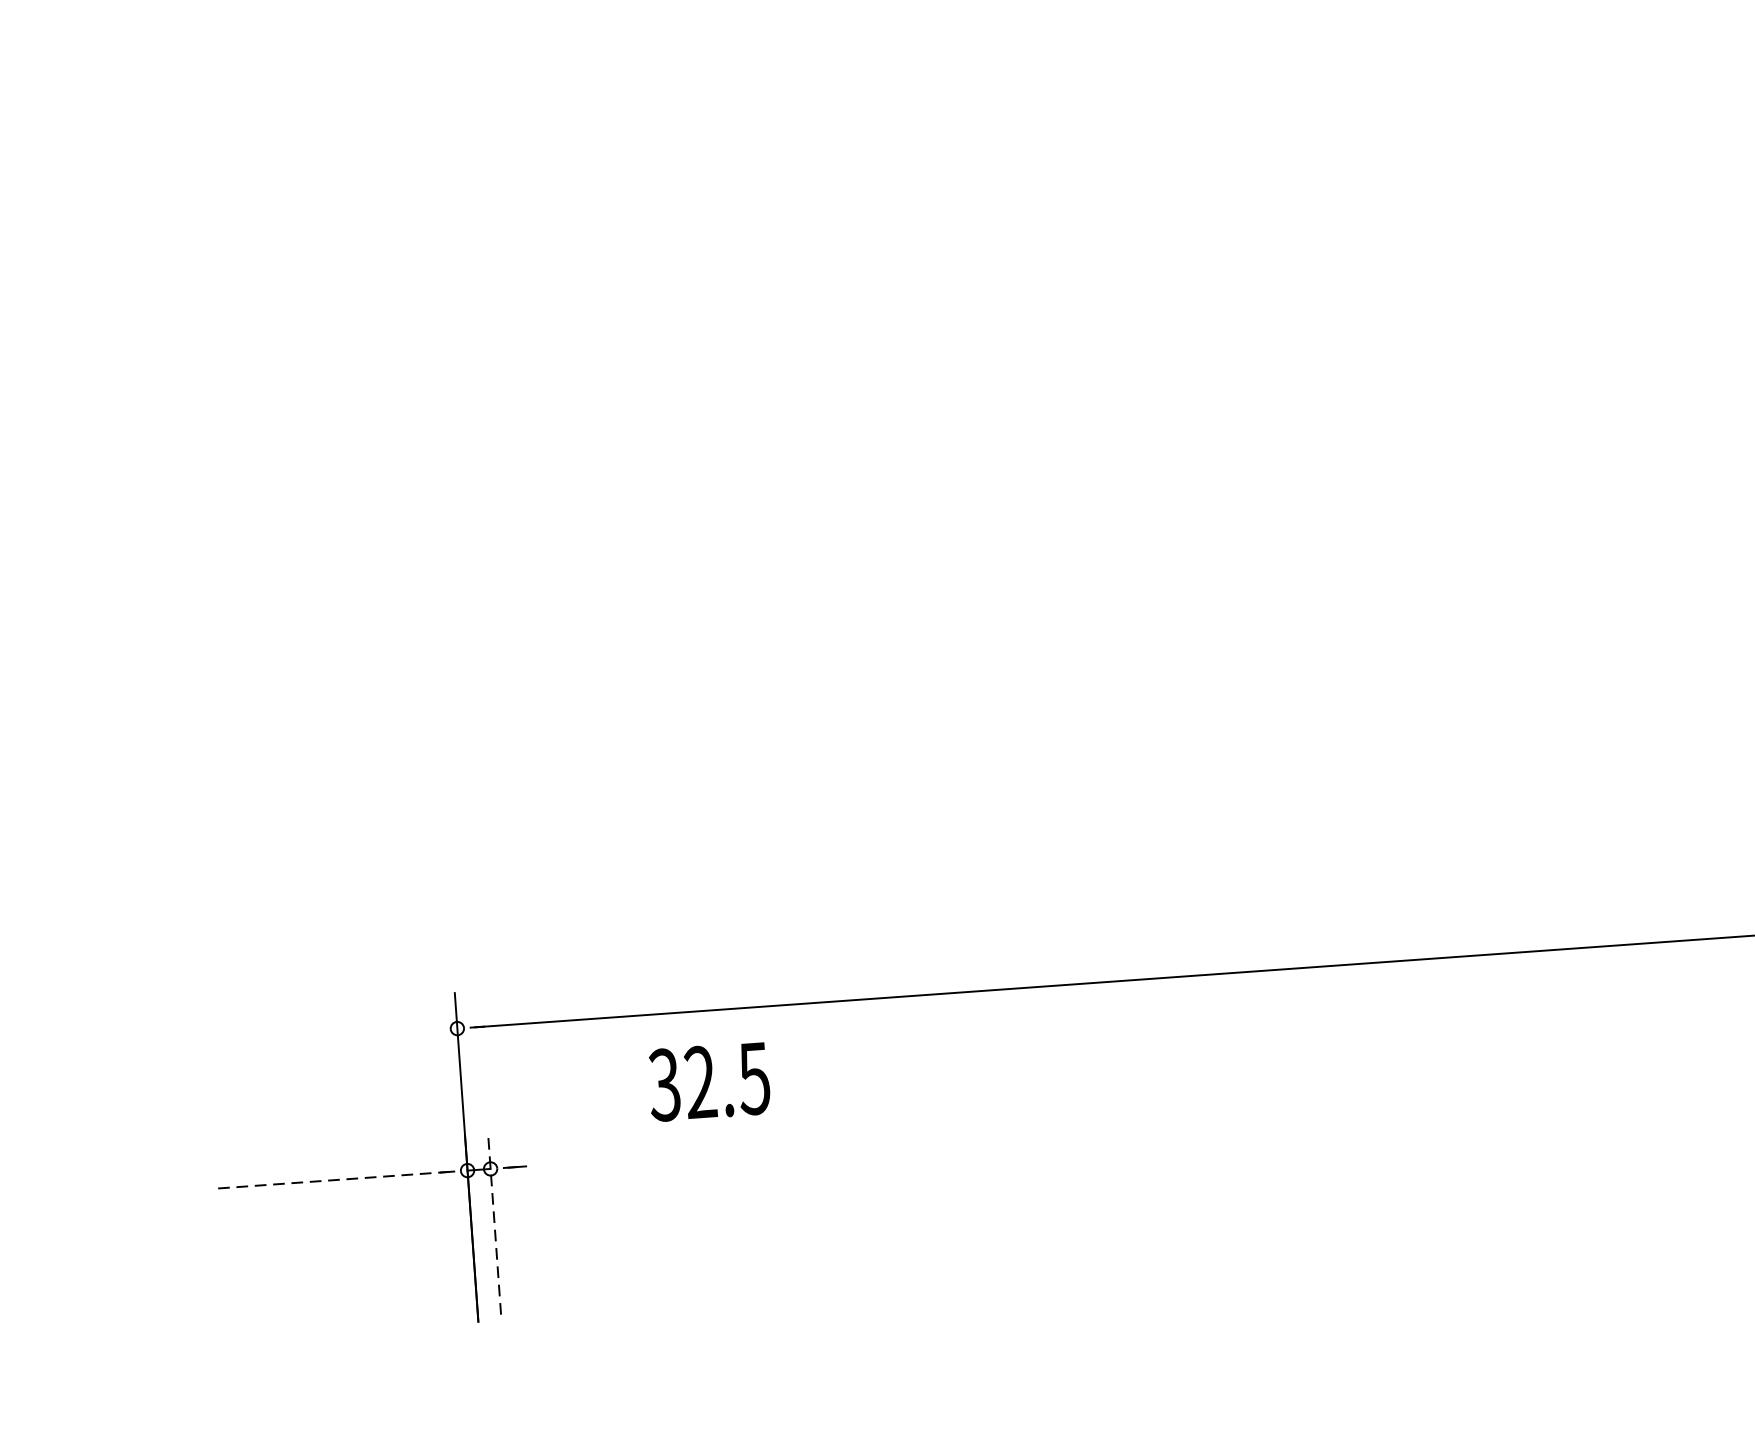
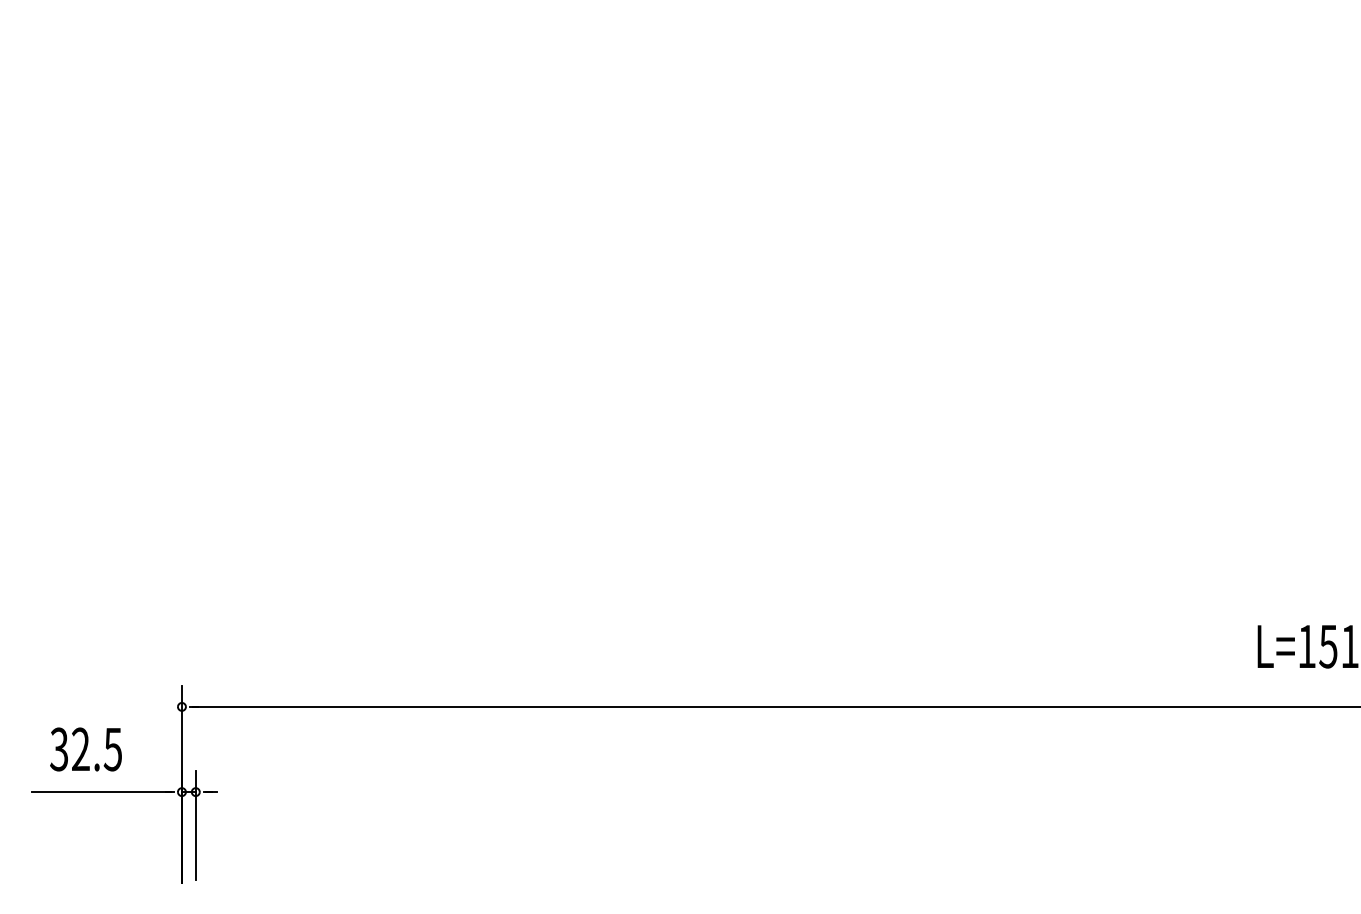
text: (708, 1081) -> (85, 749), moved
line: (333, 1180) -> (101, 792), dashed -> solid
line: (493, 1222) -> (195, 824), dashed -> solid

